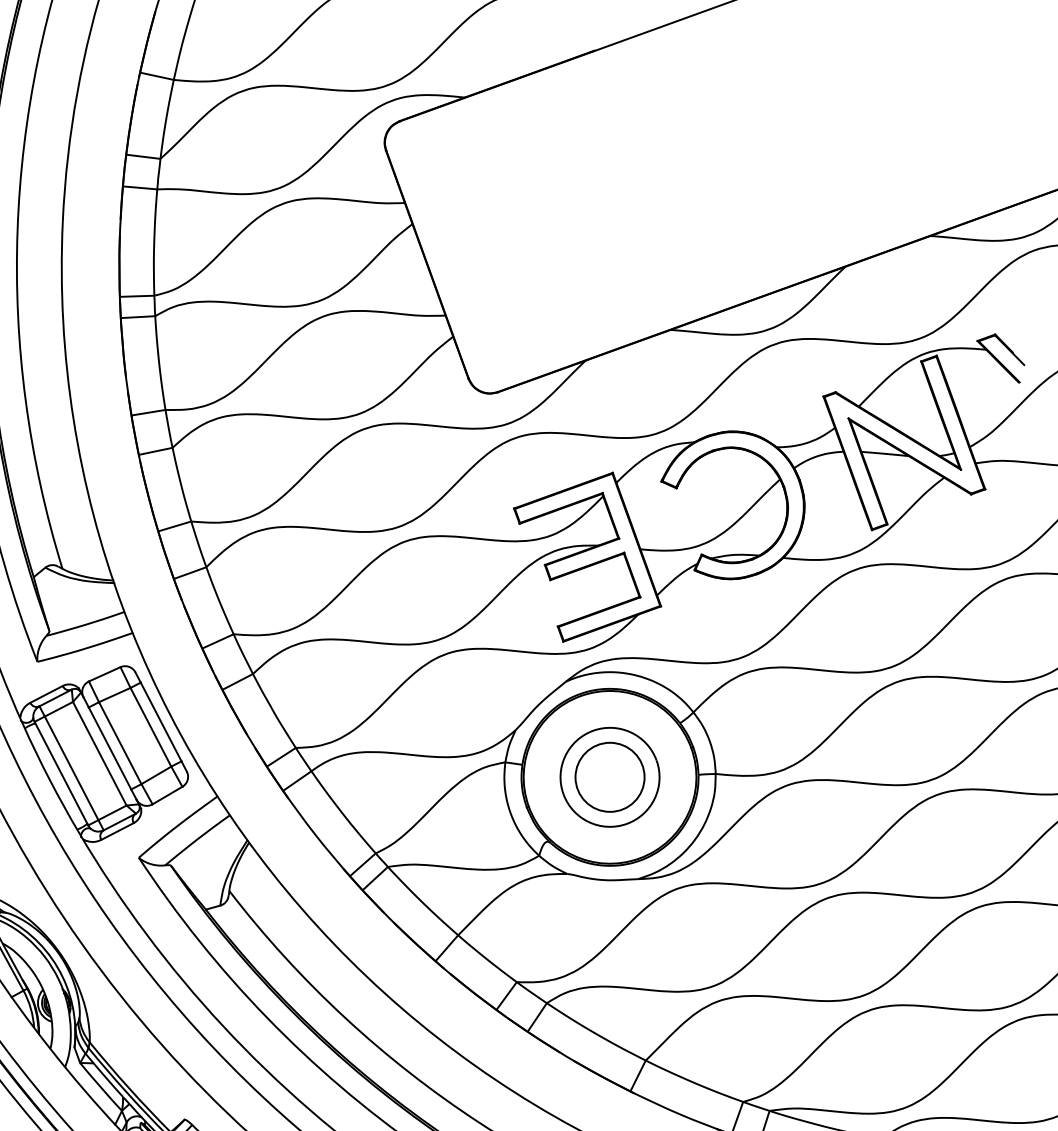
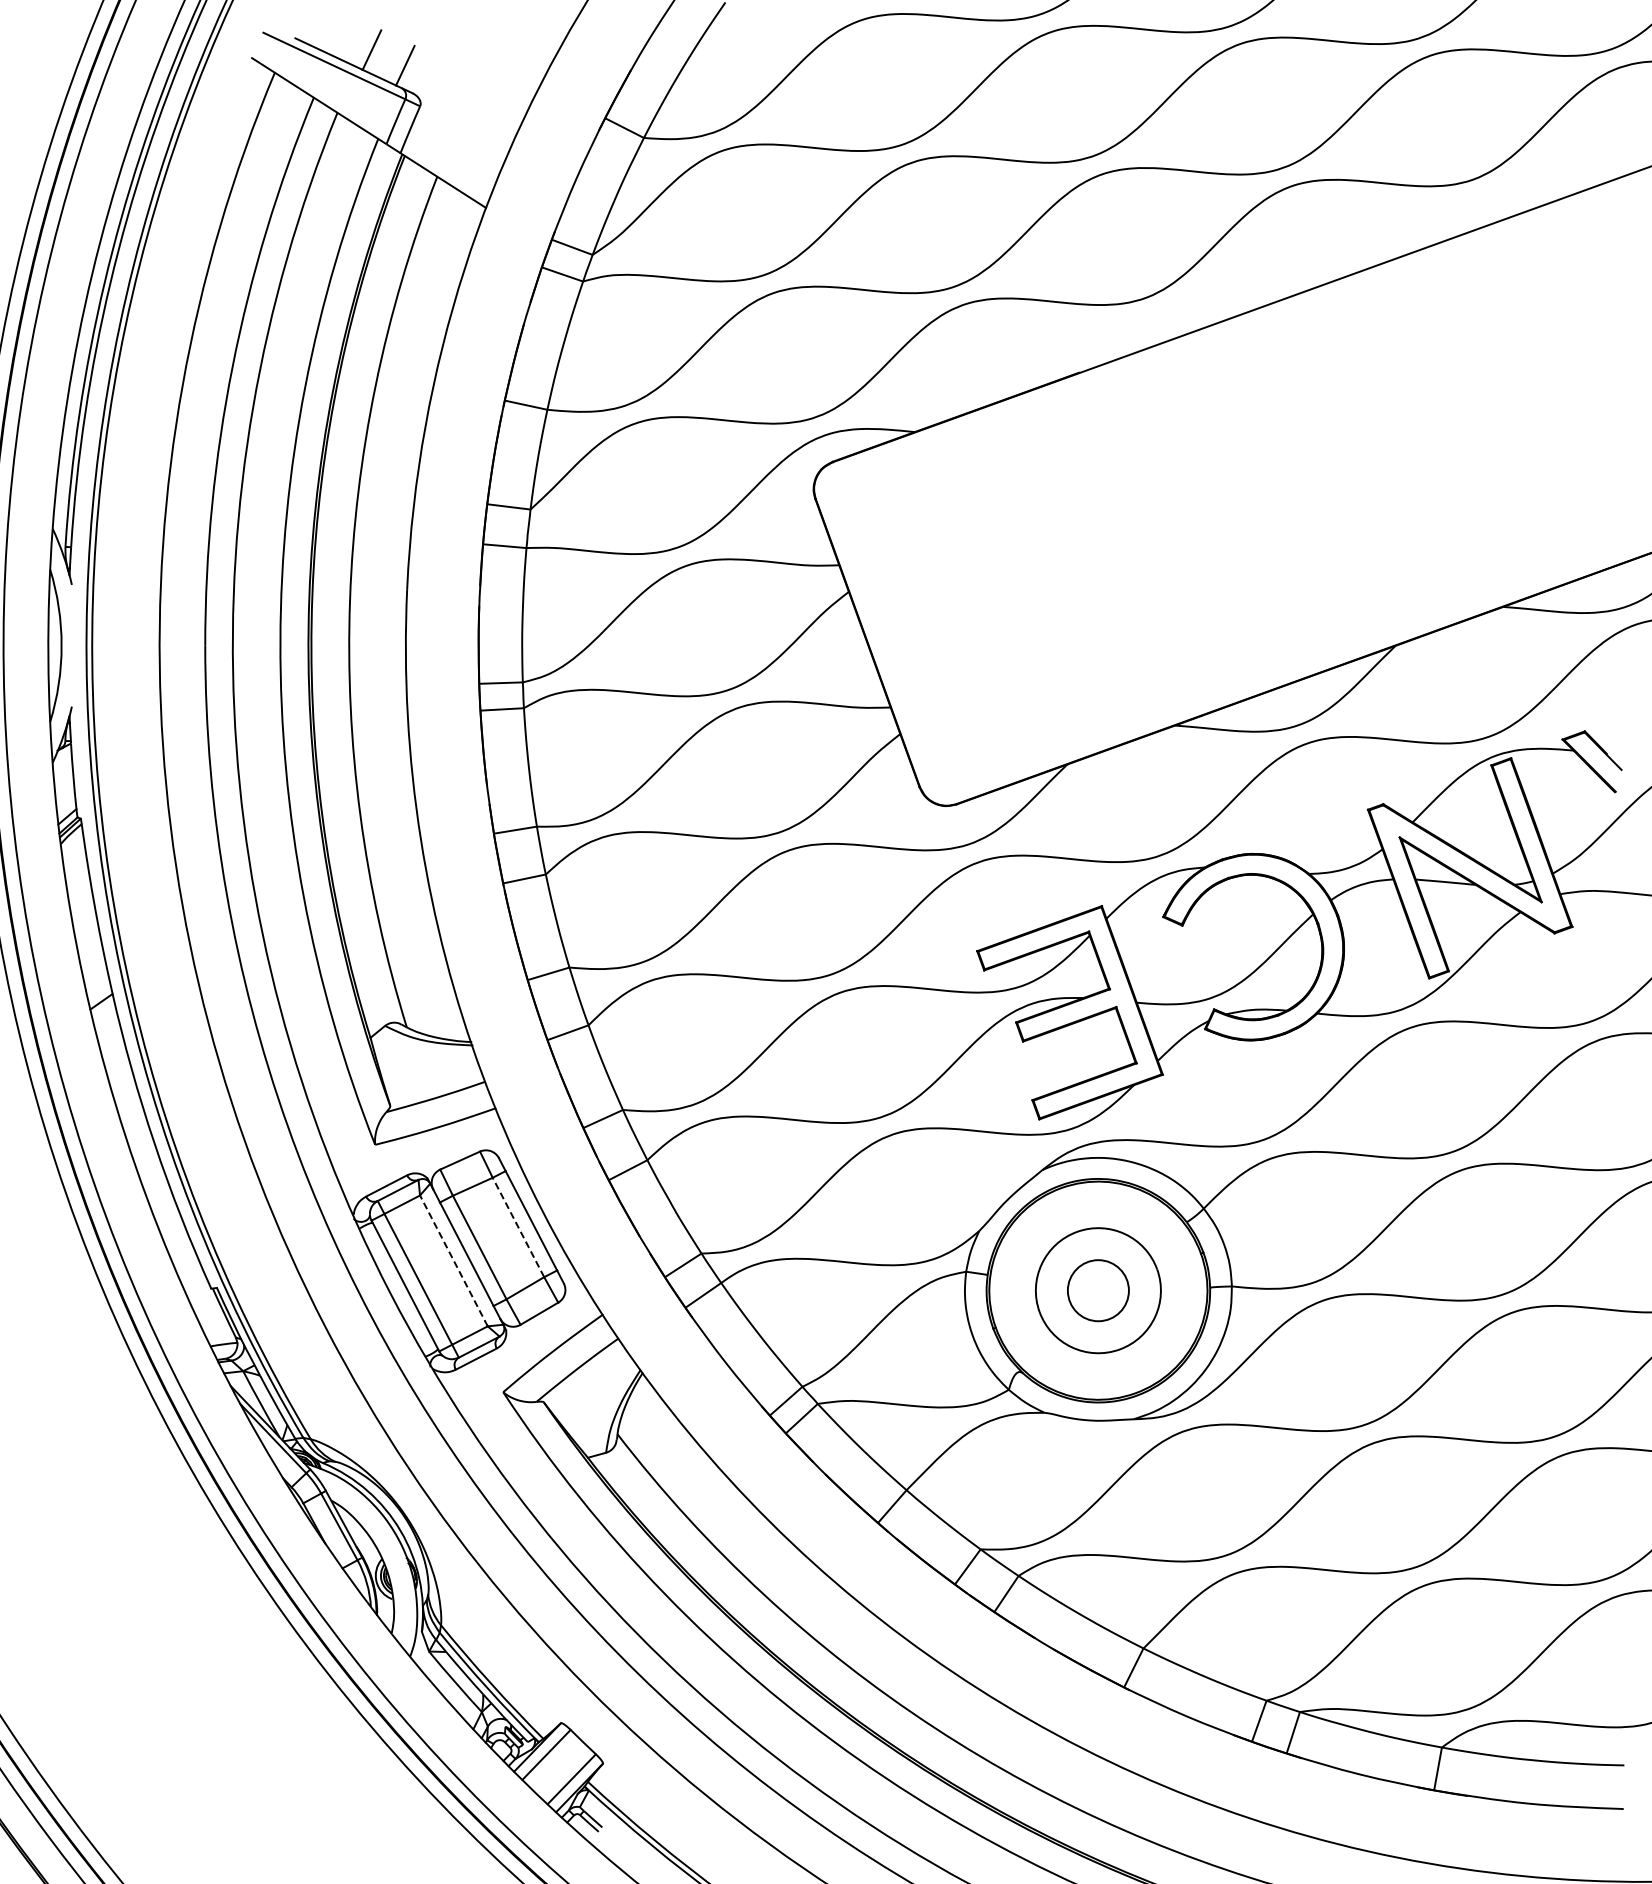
line: (150, 727) -> (518, 1227), solid -> dashed
line: (99, 753) -> (453, 1260), solid -> dashed
circle: (610, 777) -> (1098, 1290), size x0.7

